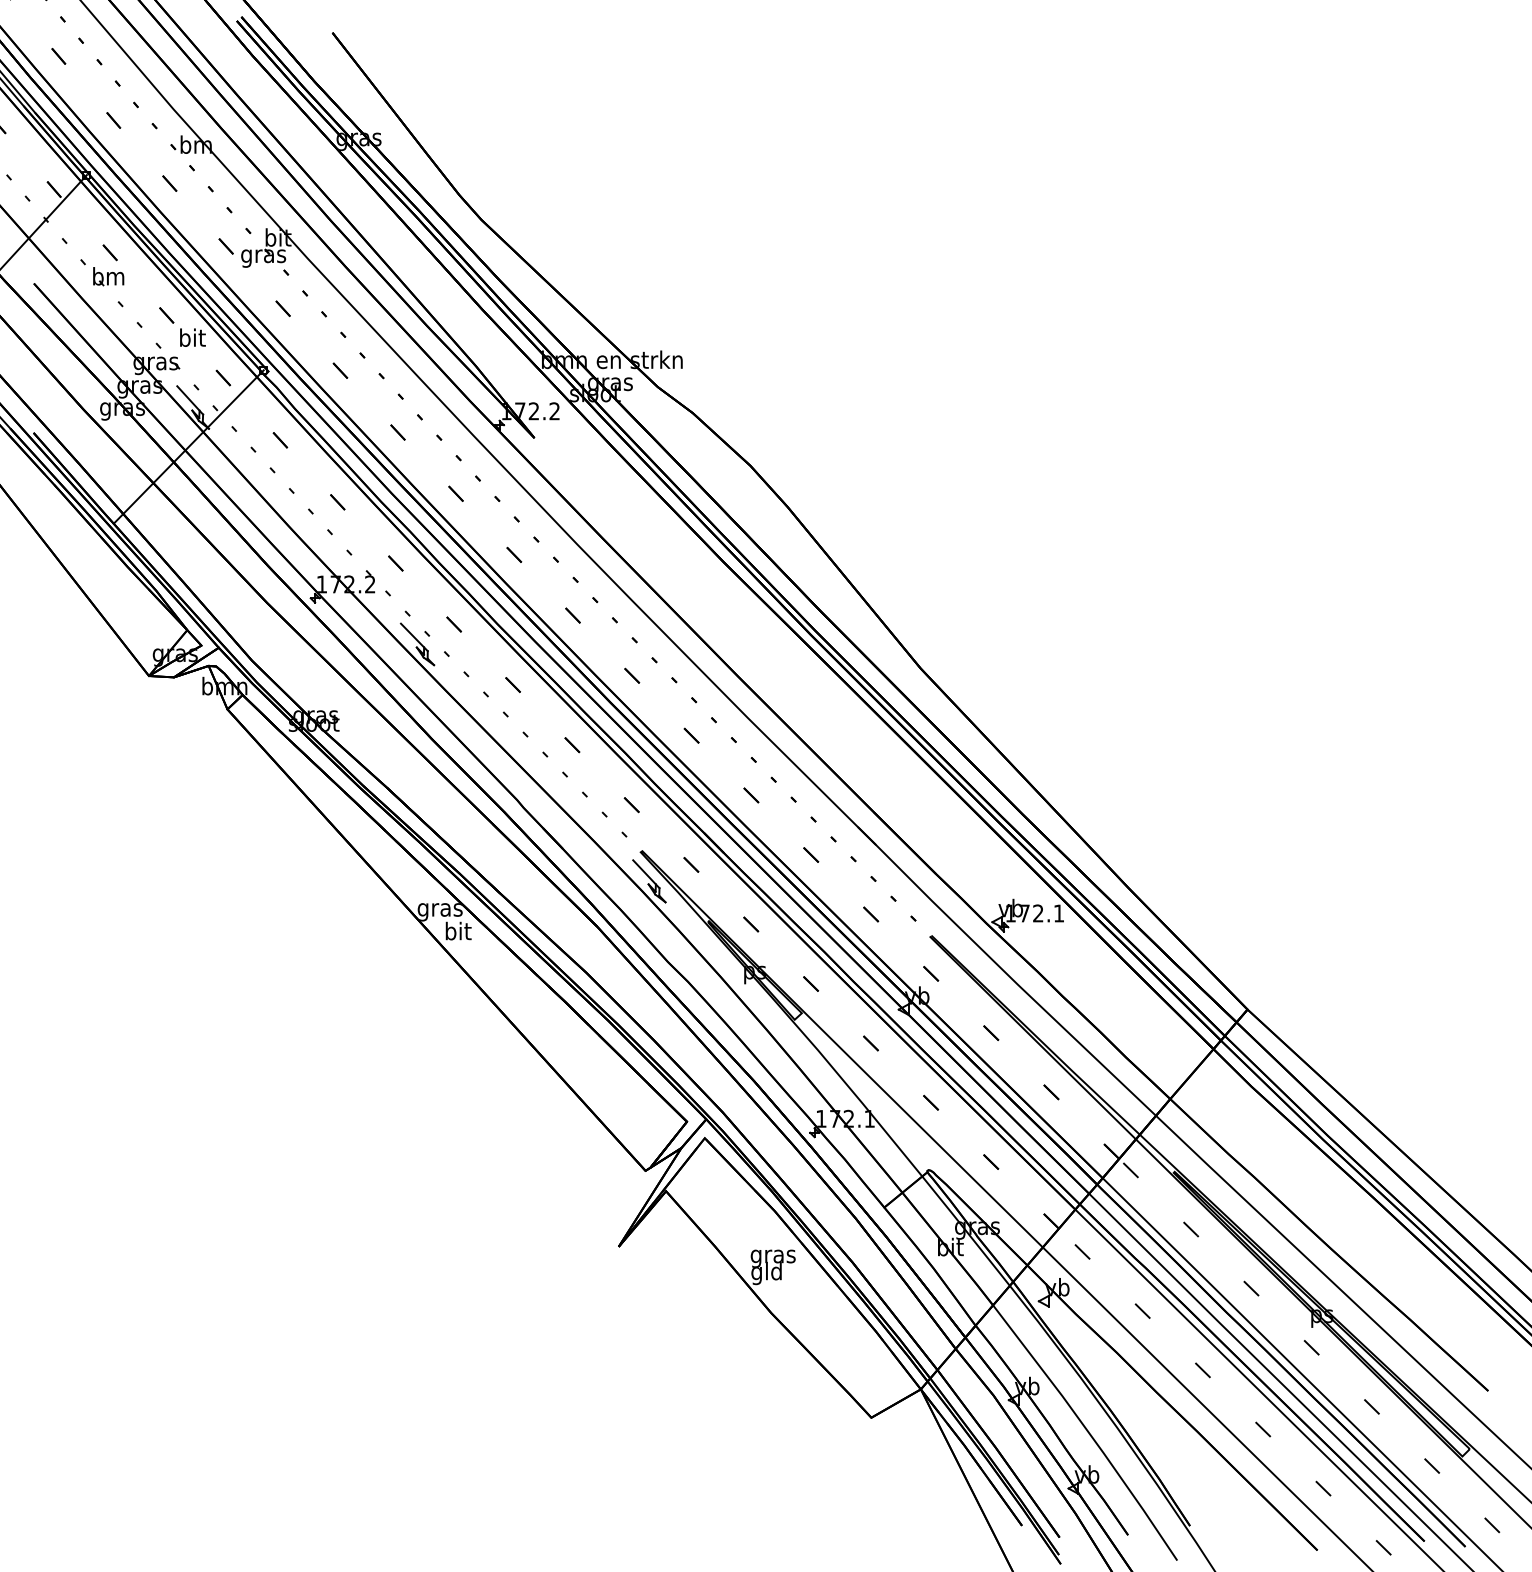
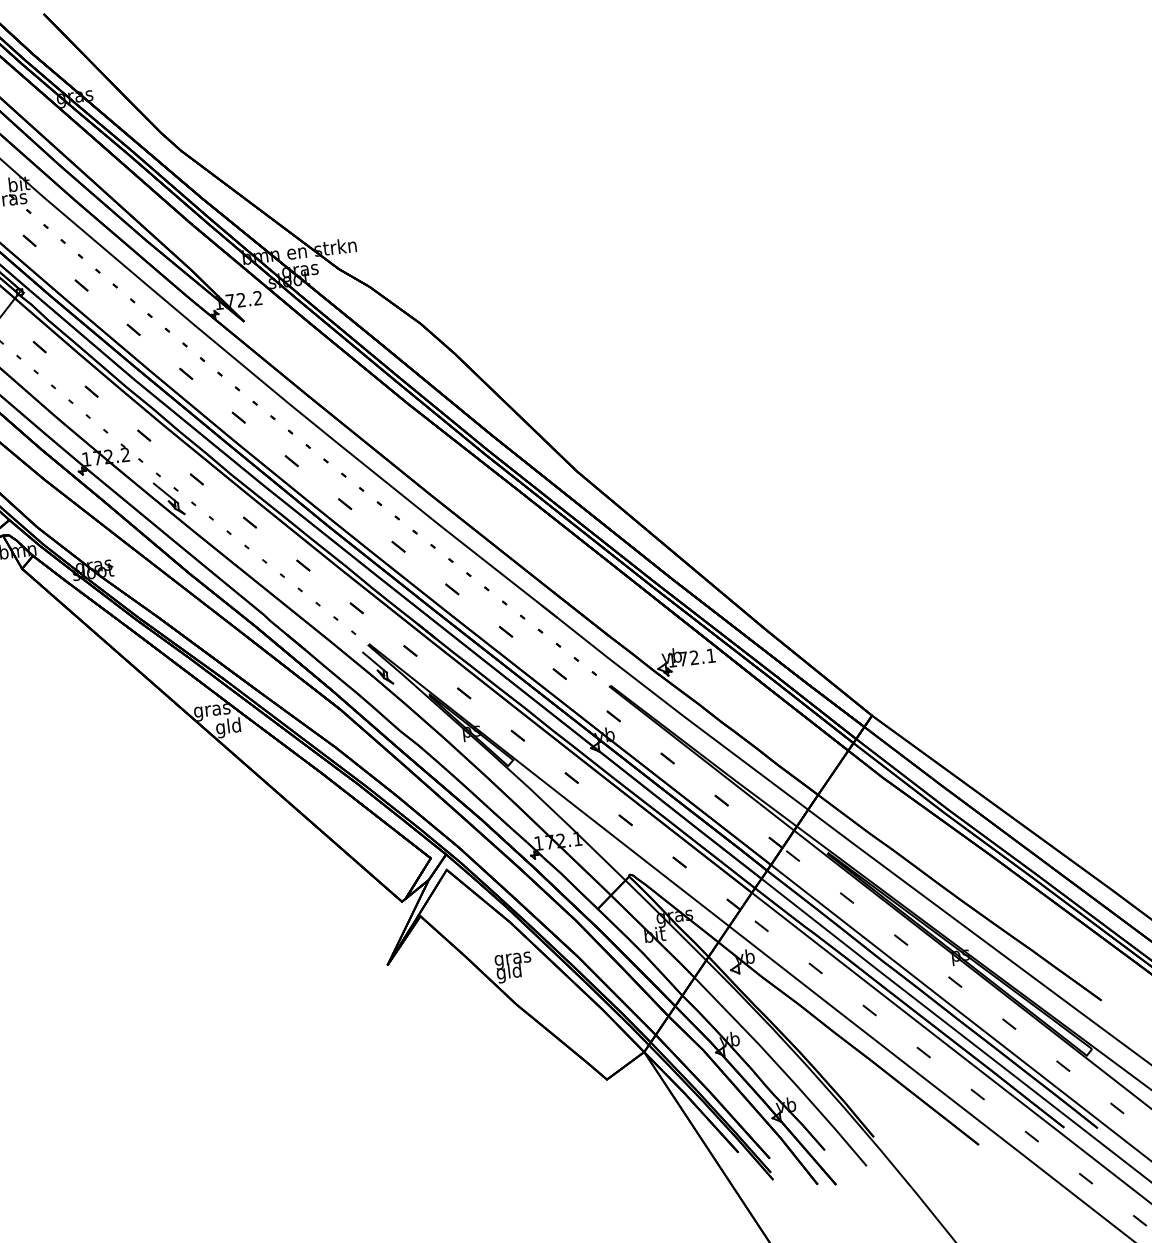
text: (457, 933) -> (228, 728), bit -> gld

